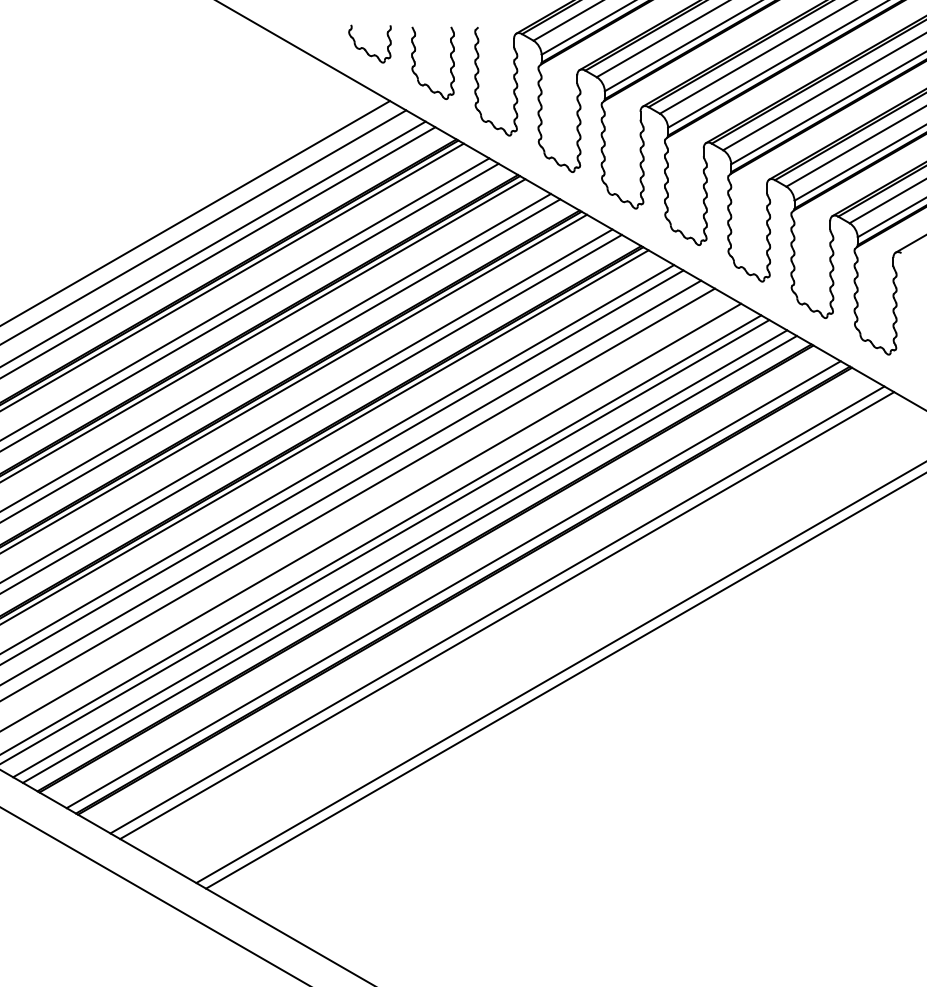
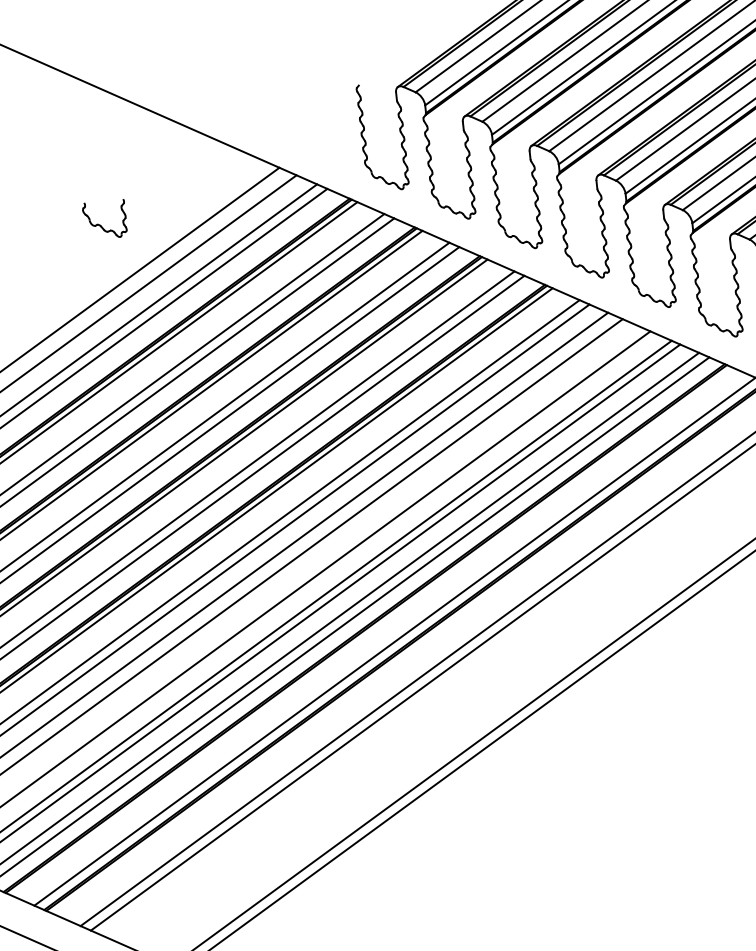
part: (365, 48) -> (101, 224), moved
part: (415, 63) -> (300, 127), removed

